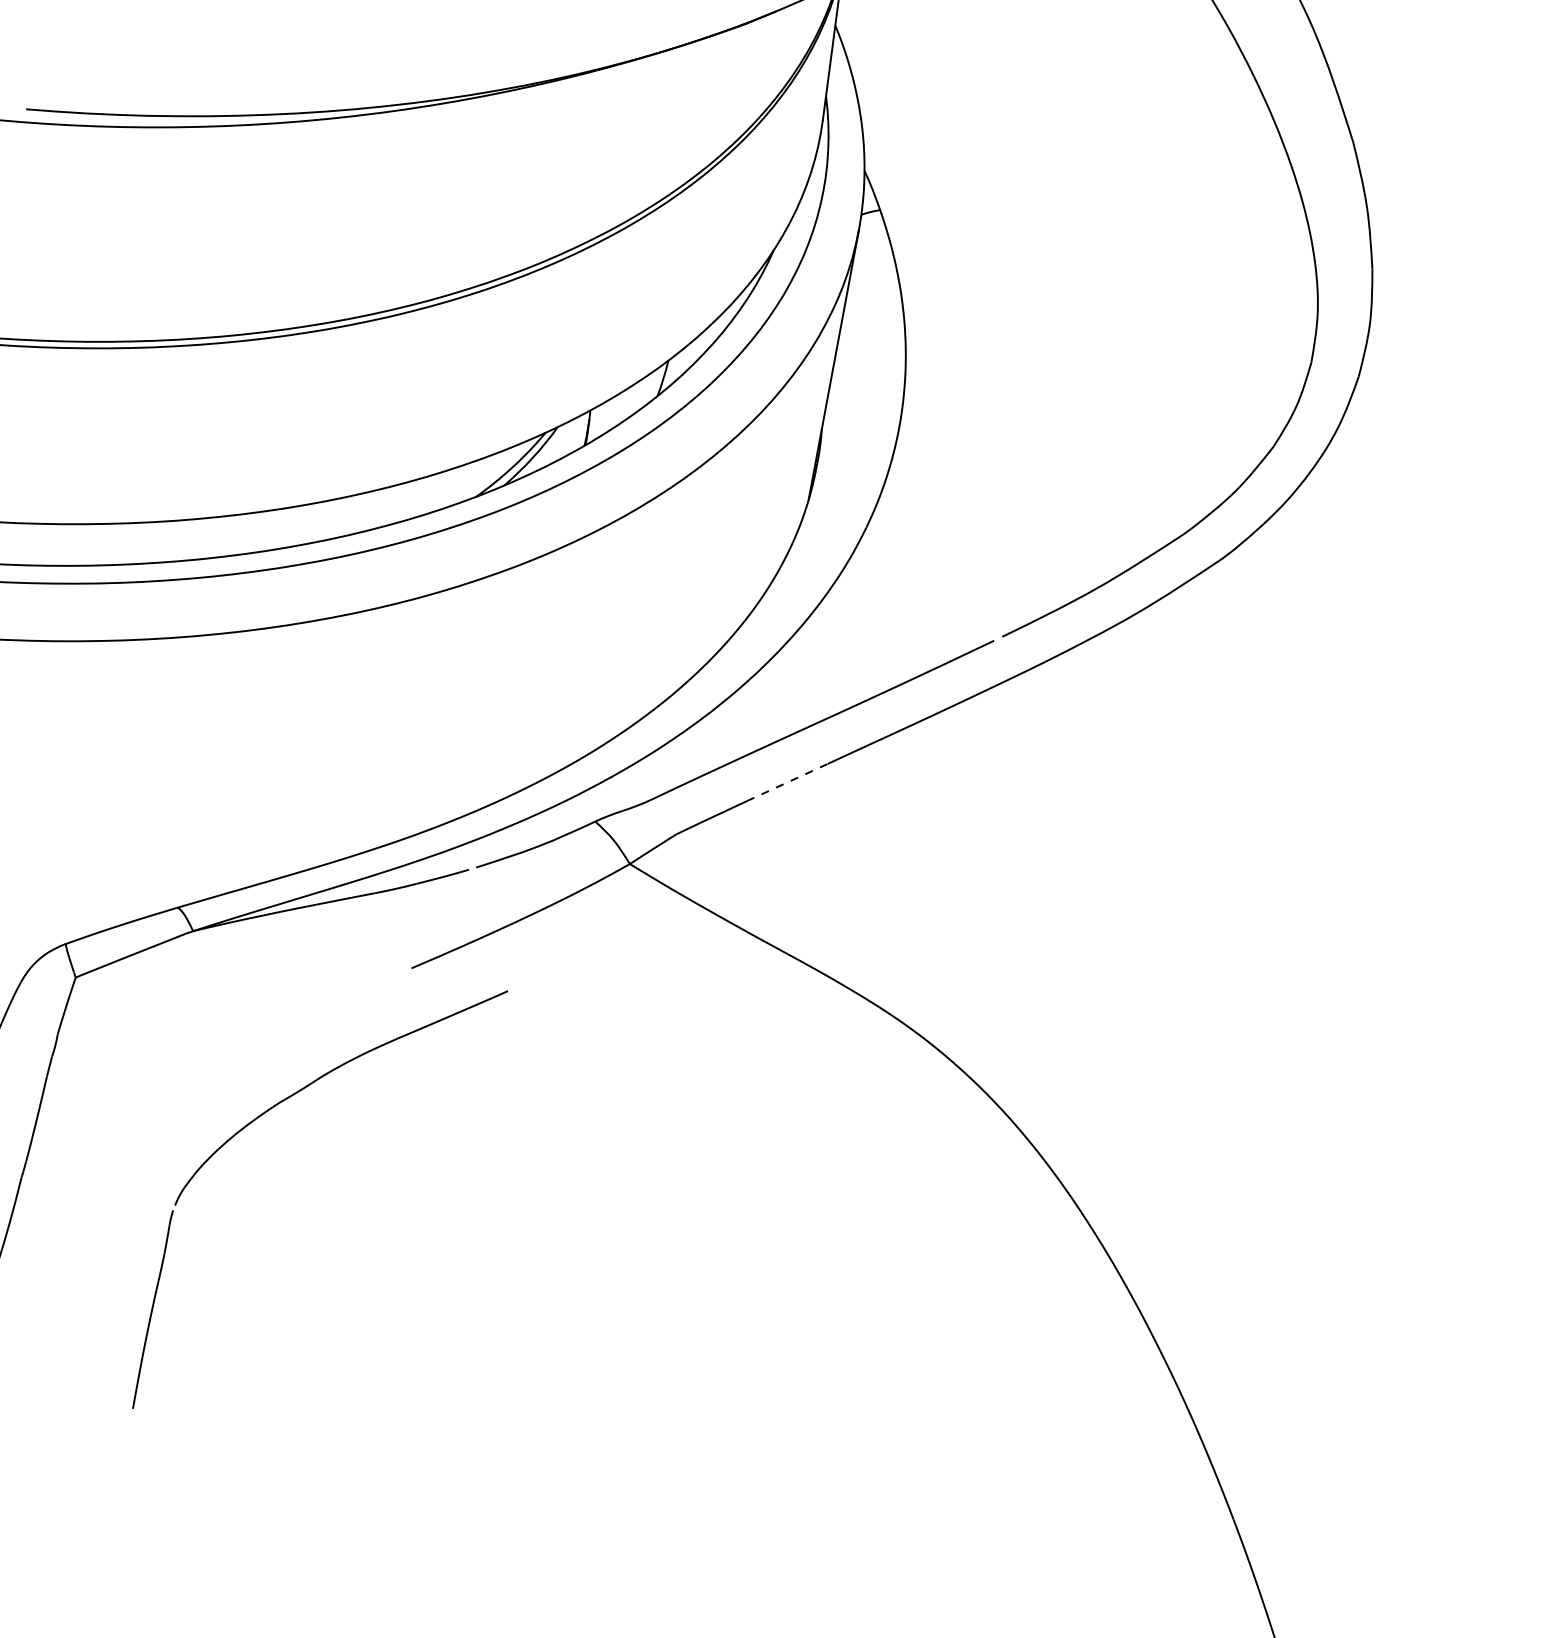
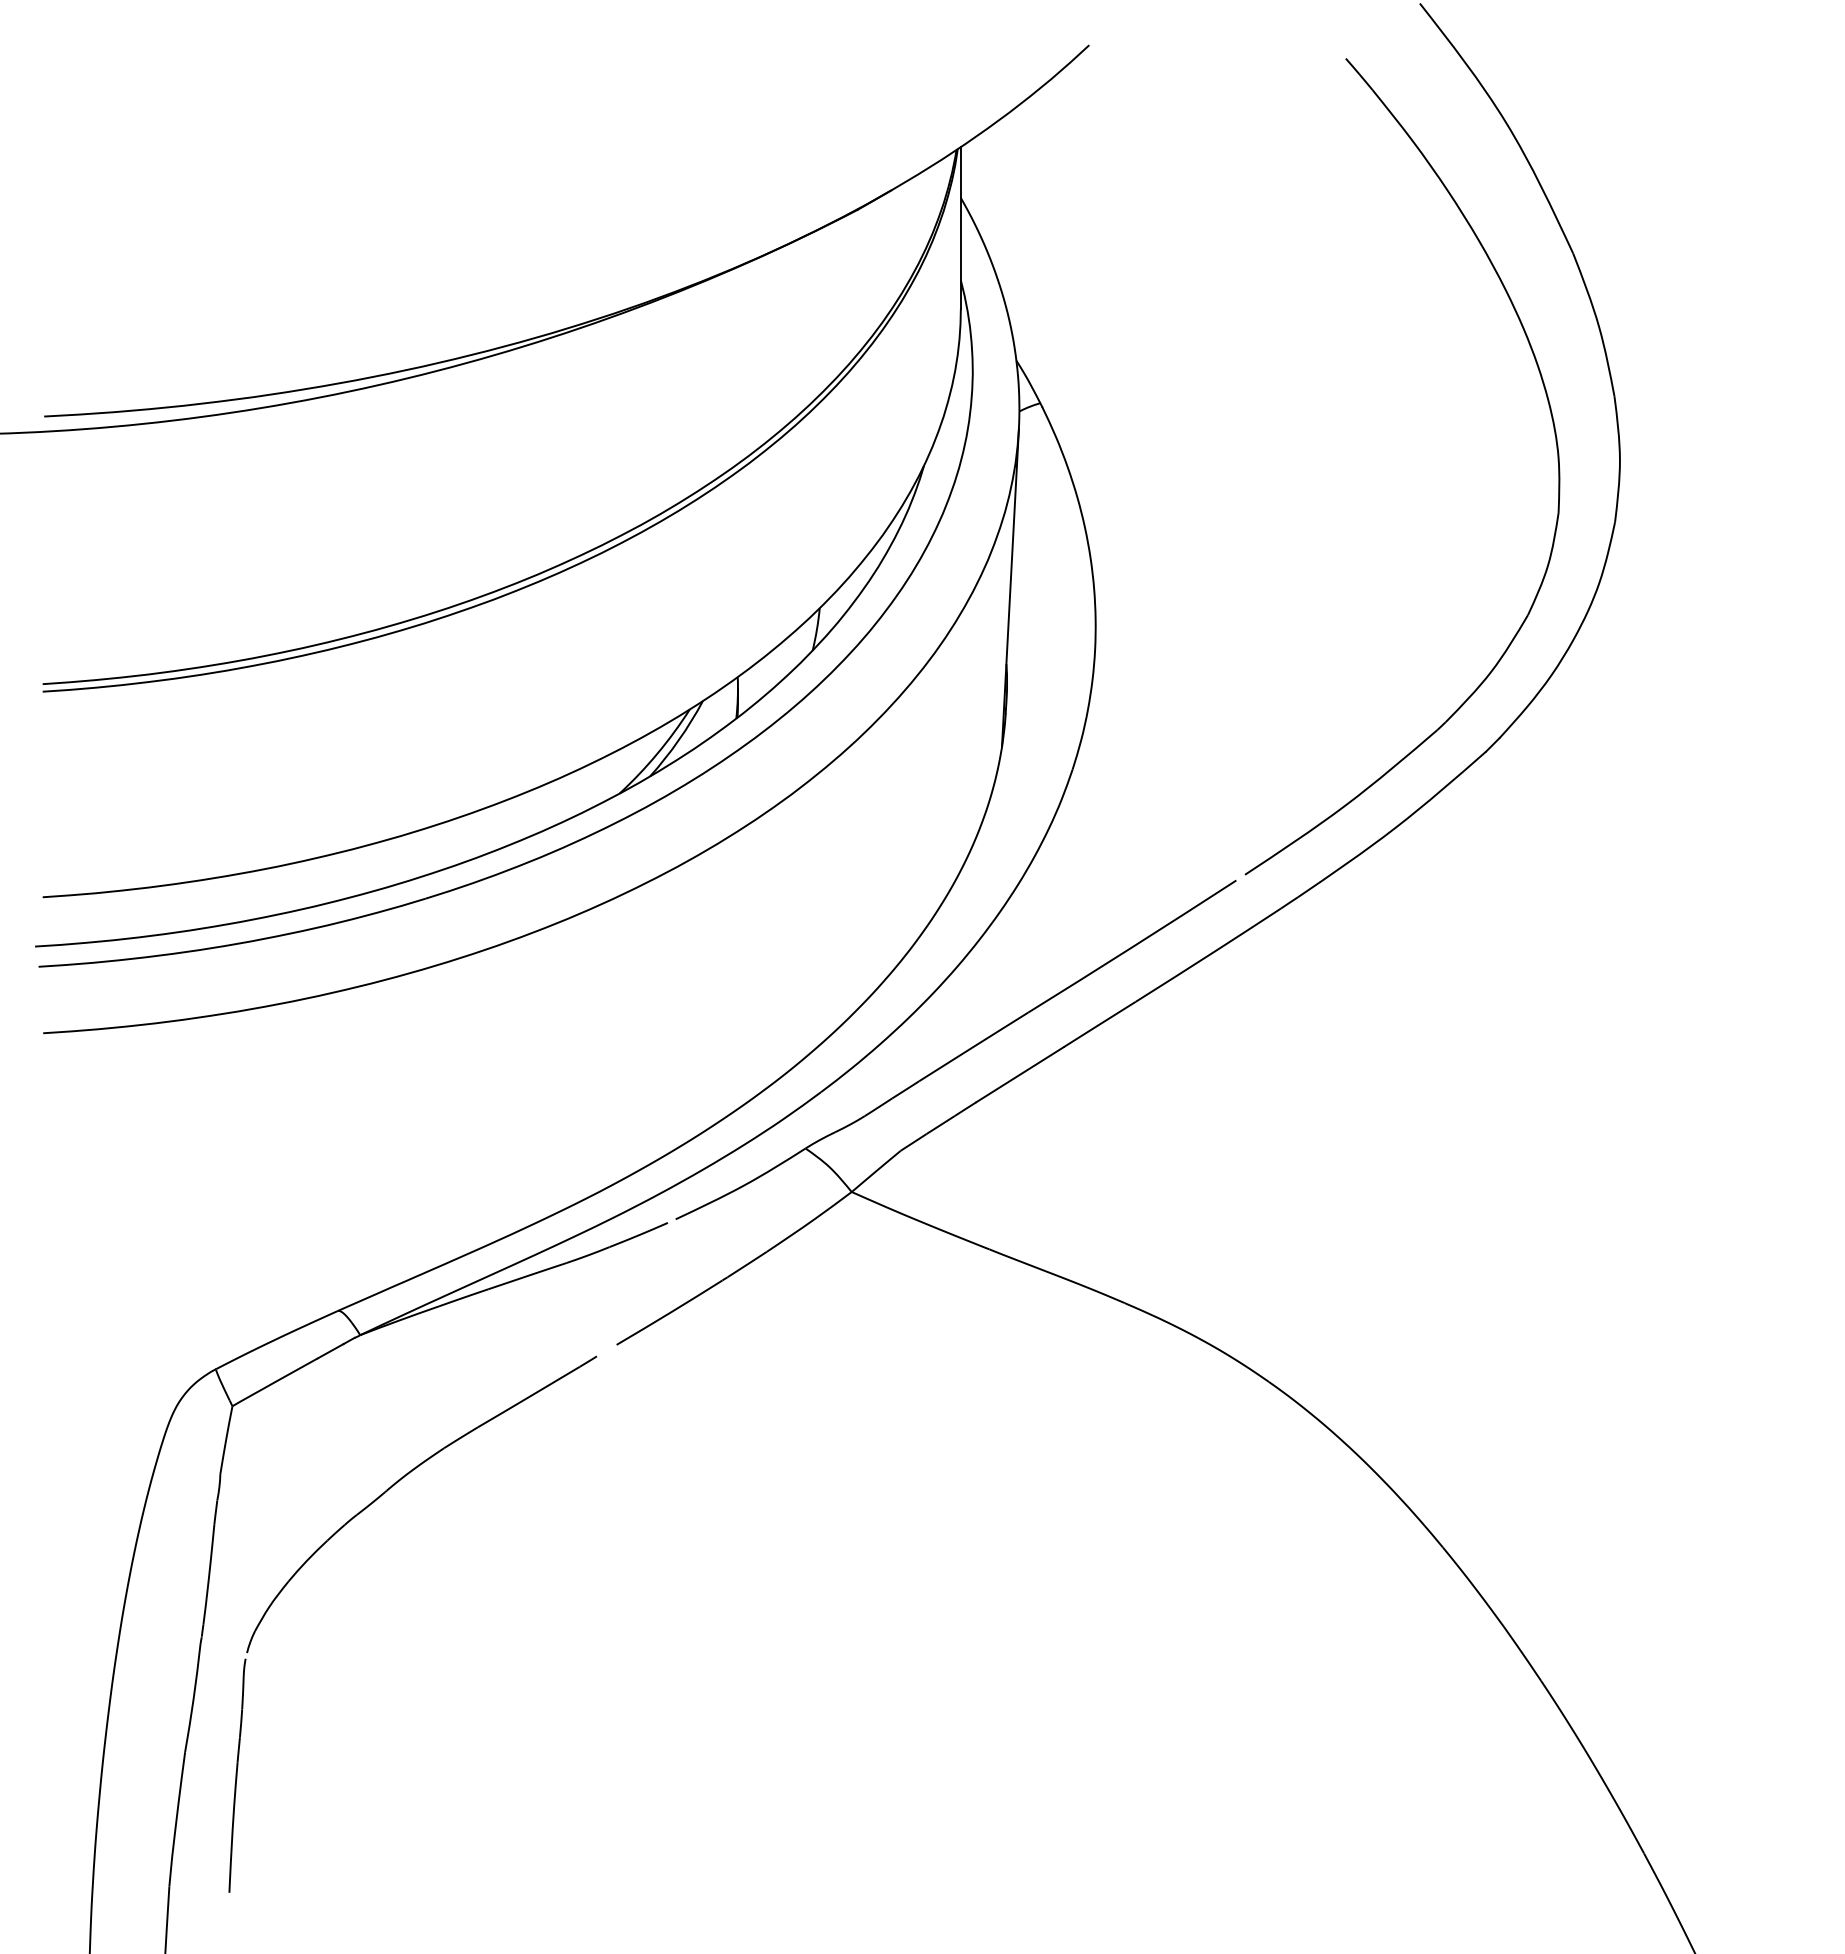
line: (787, 782) -> (1020, 1074), dashed -> solid
part: (259, 1117) -> (330, 1539), moved

